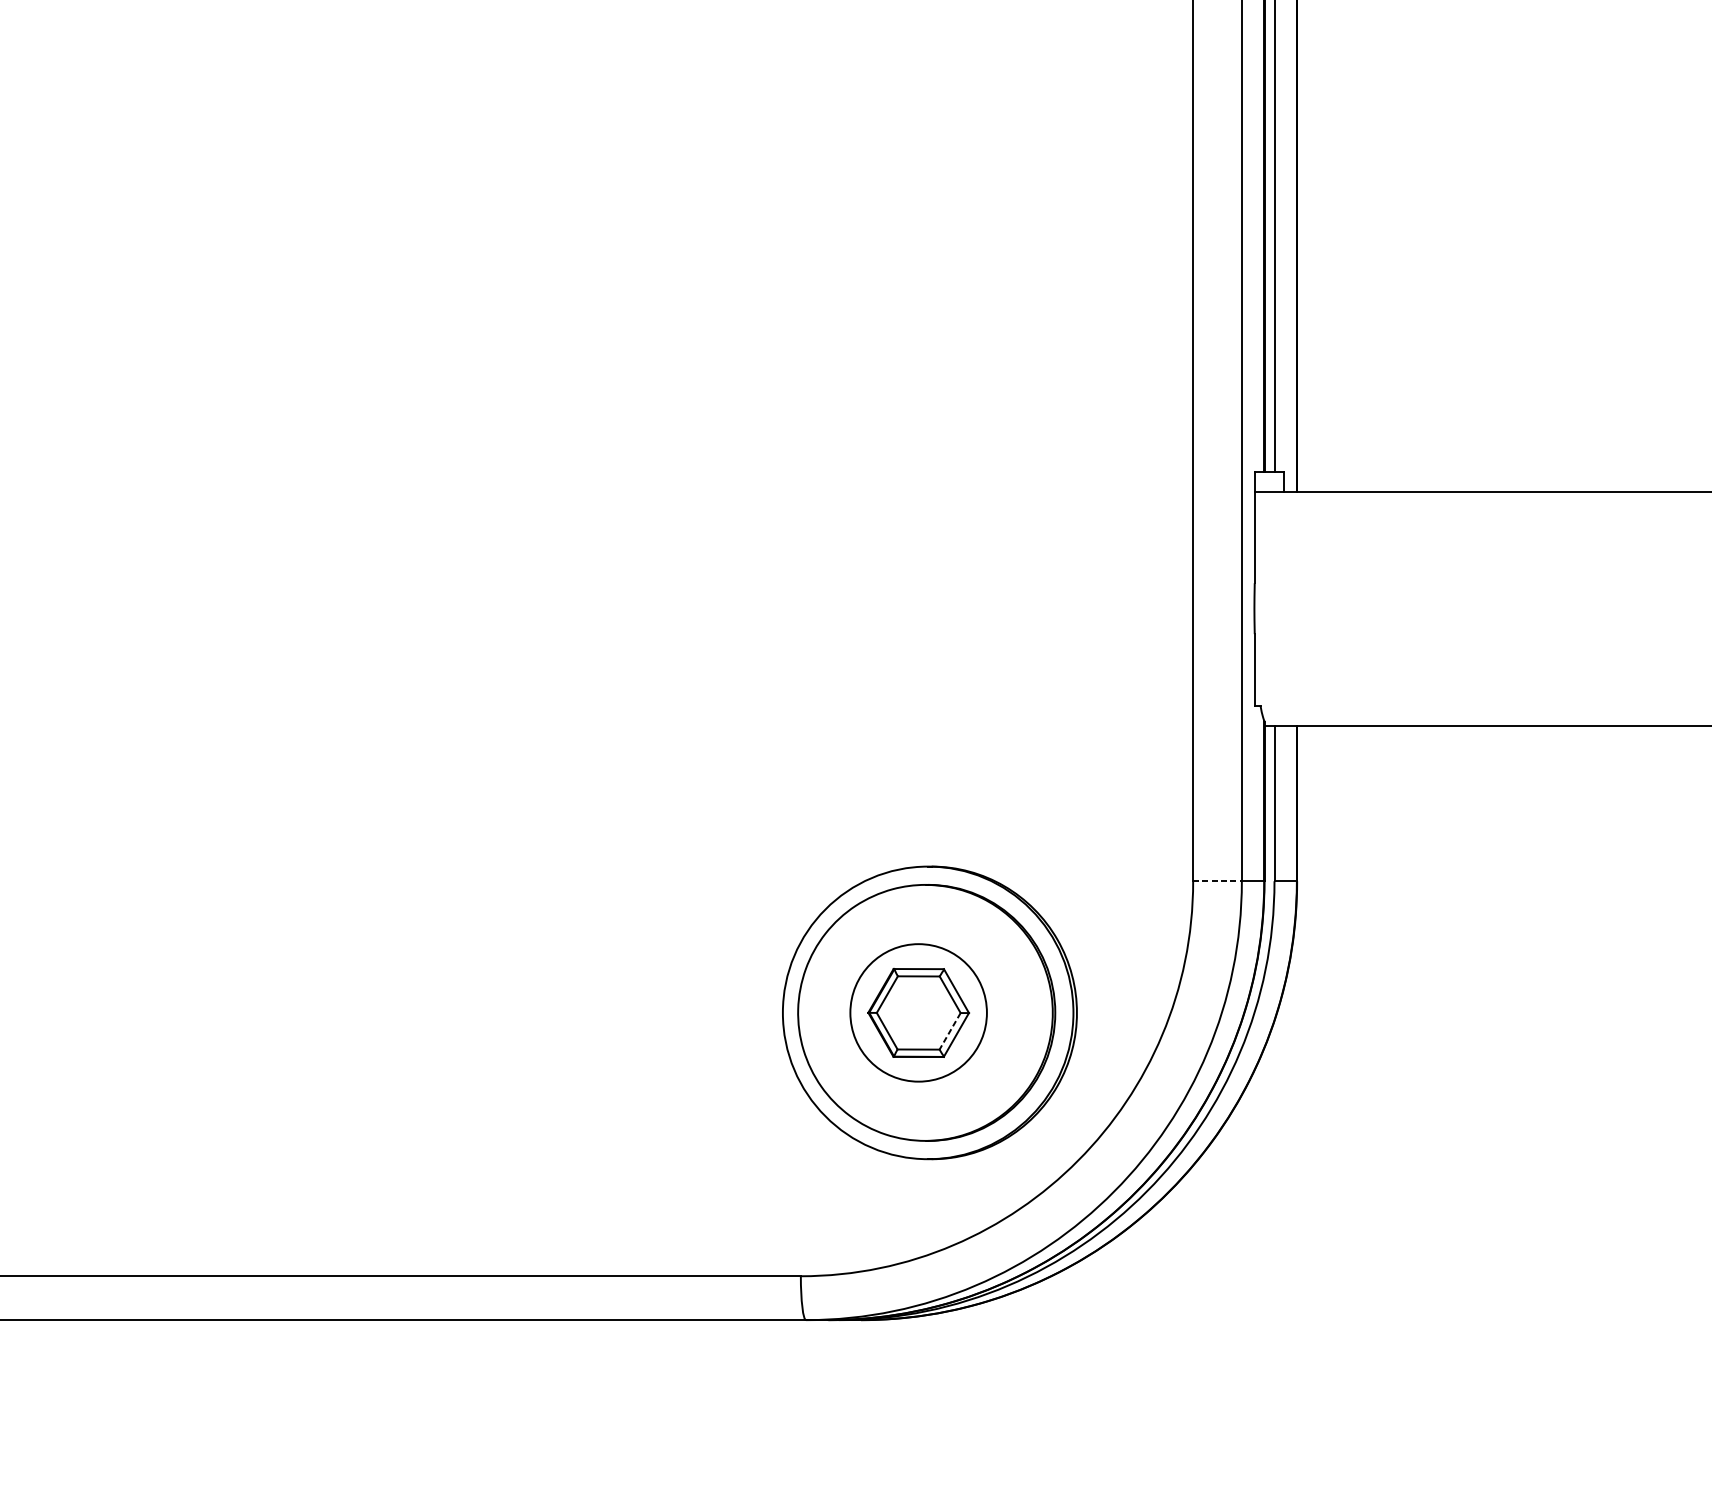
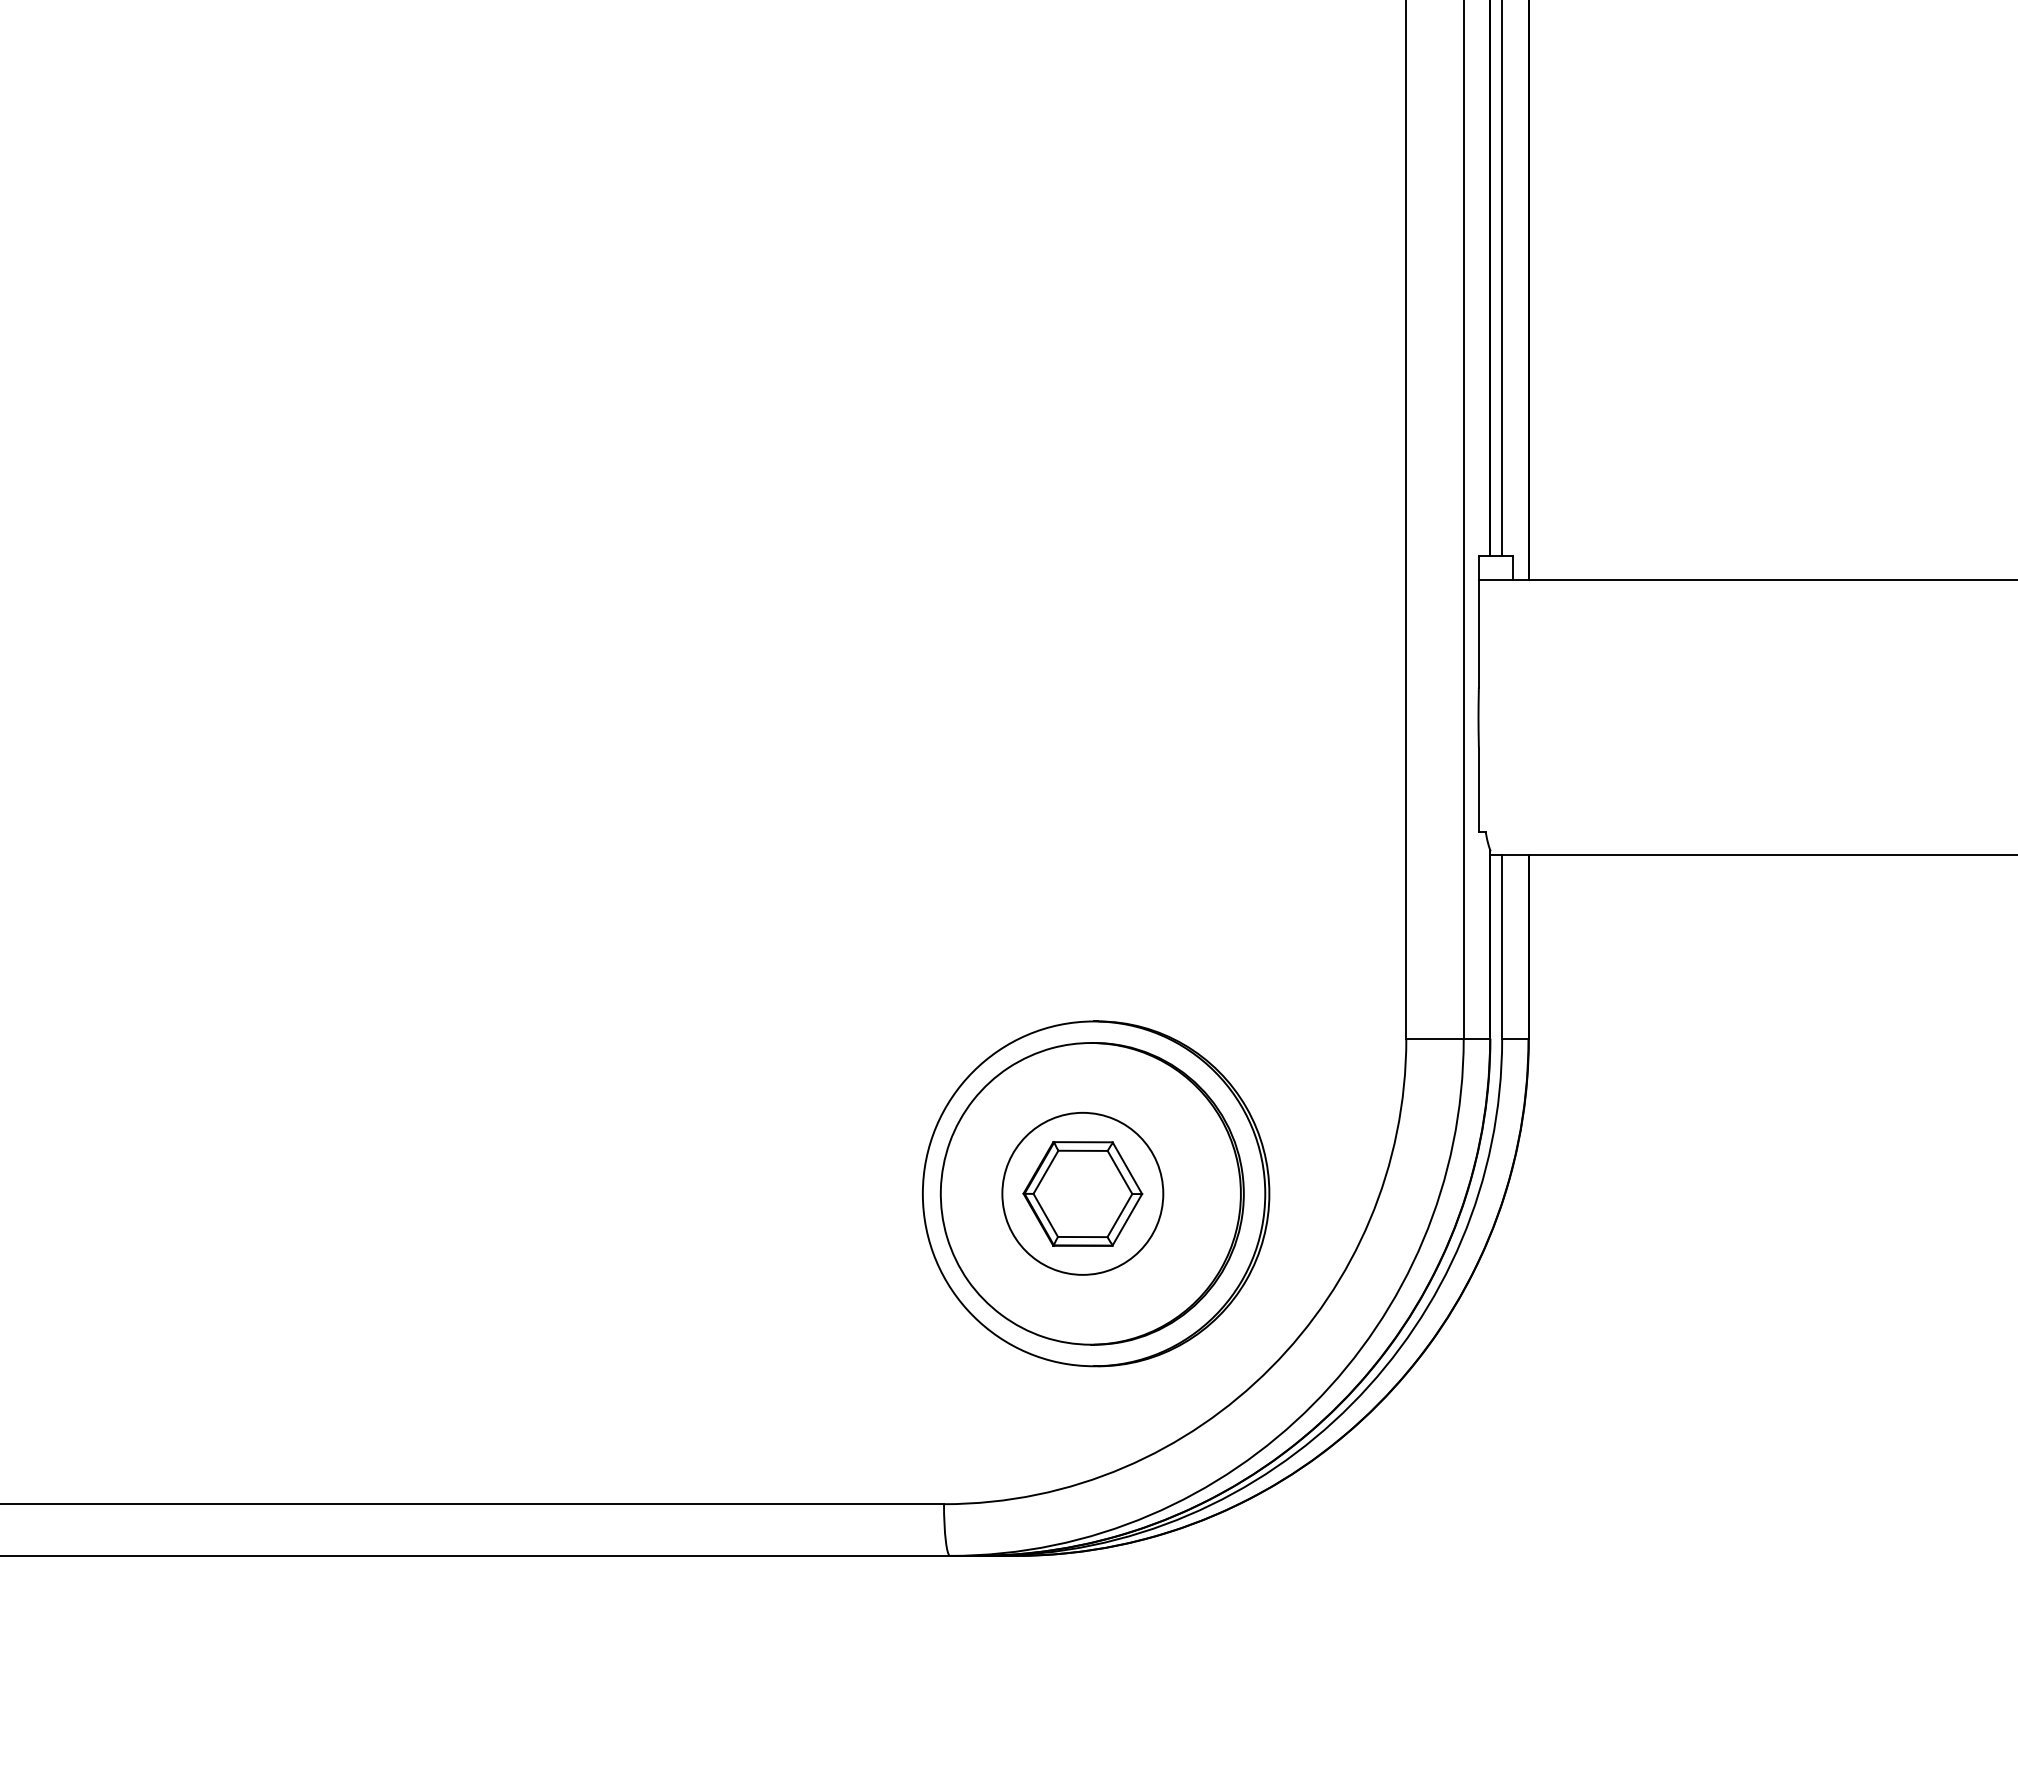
line: (1217, 881) -> (1434, 1038), dashed -> solid
line: (949, 1031) -> (1119, 1215), dashed -> solid

